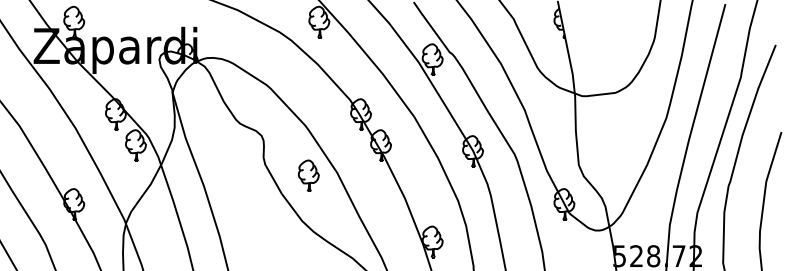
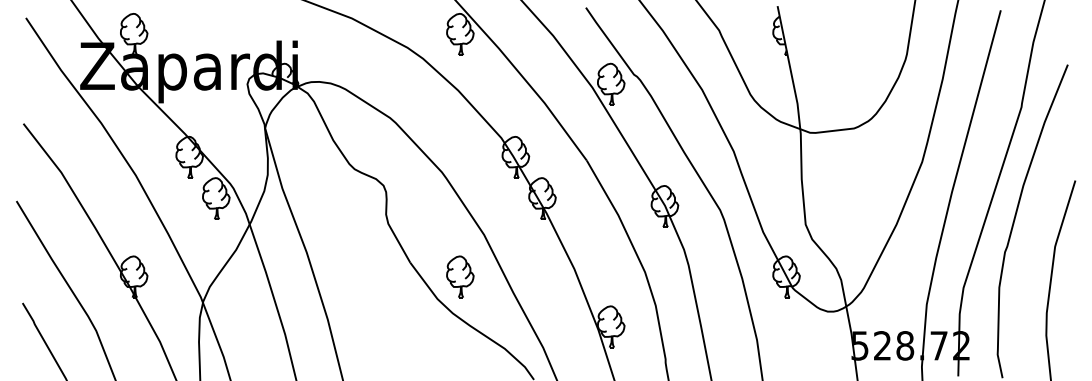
part: (308, 175) -> (460, 276), moved

